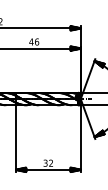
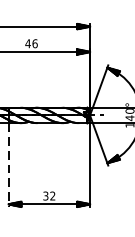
line: (16, 139) -> (9, 166), solid -> dashed

